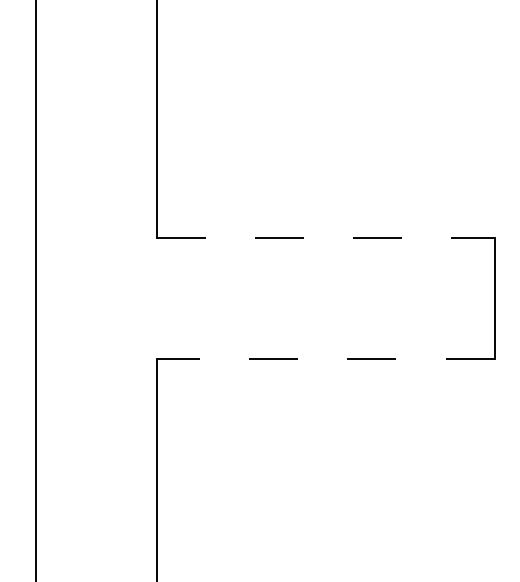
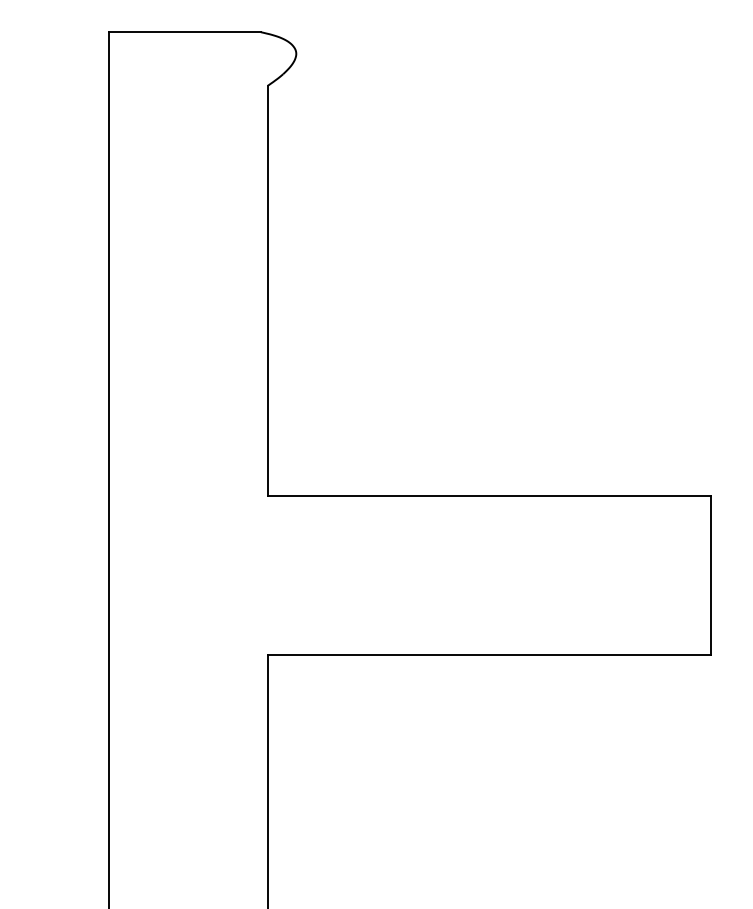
line: (325, 238) -> (489, 495), dashed -> solid
line: (325, 359) -> (489, 654), dashed -> solid

